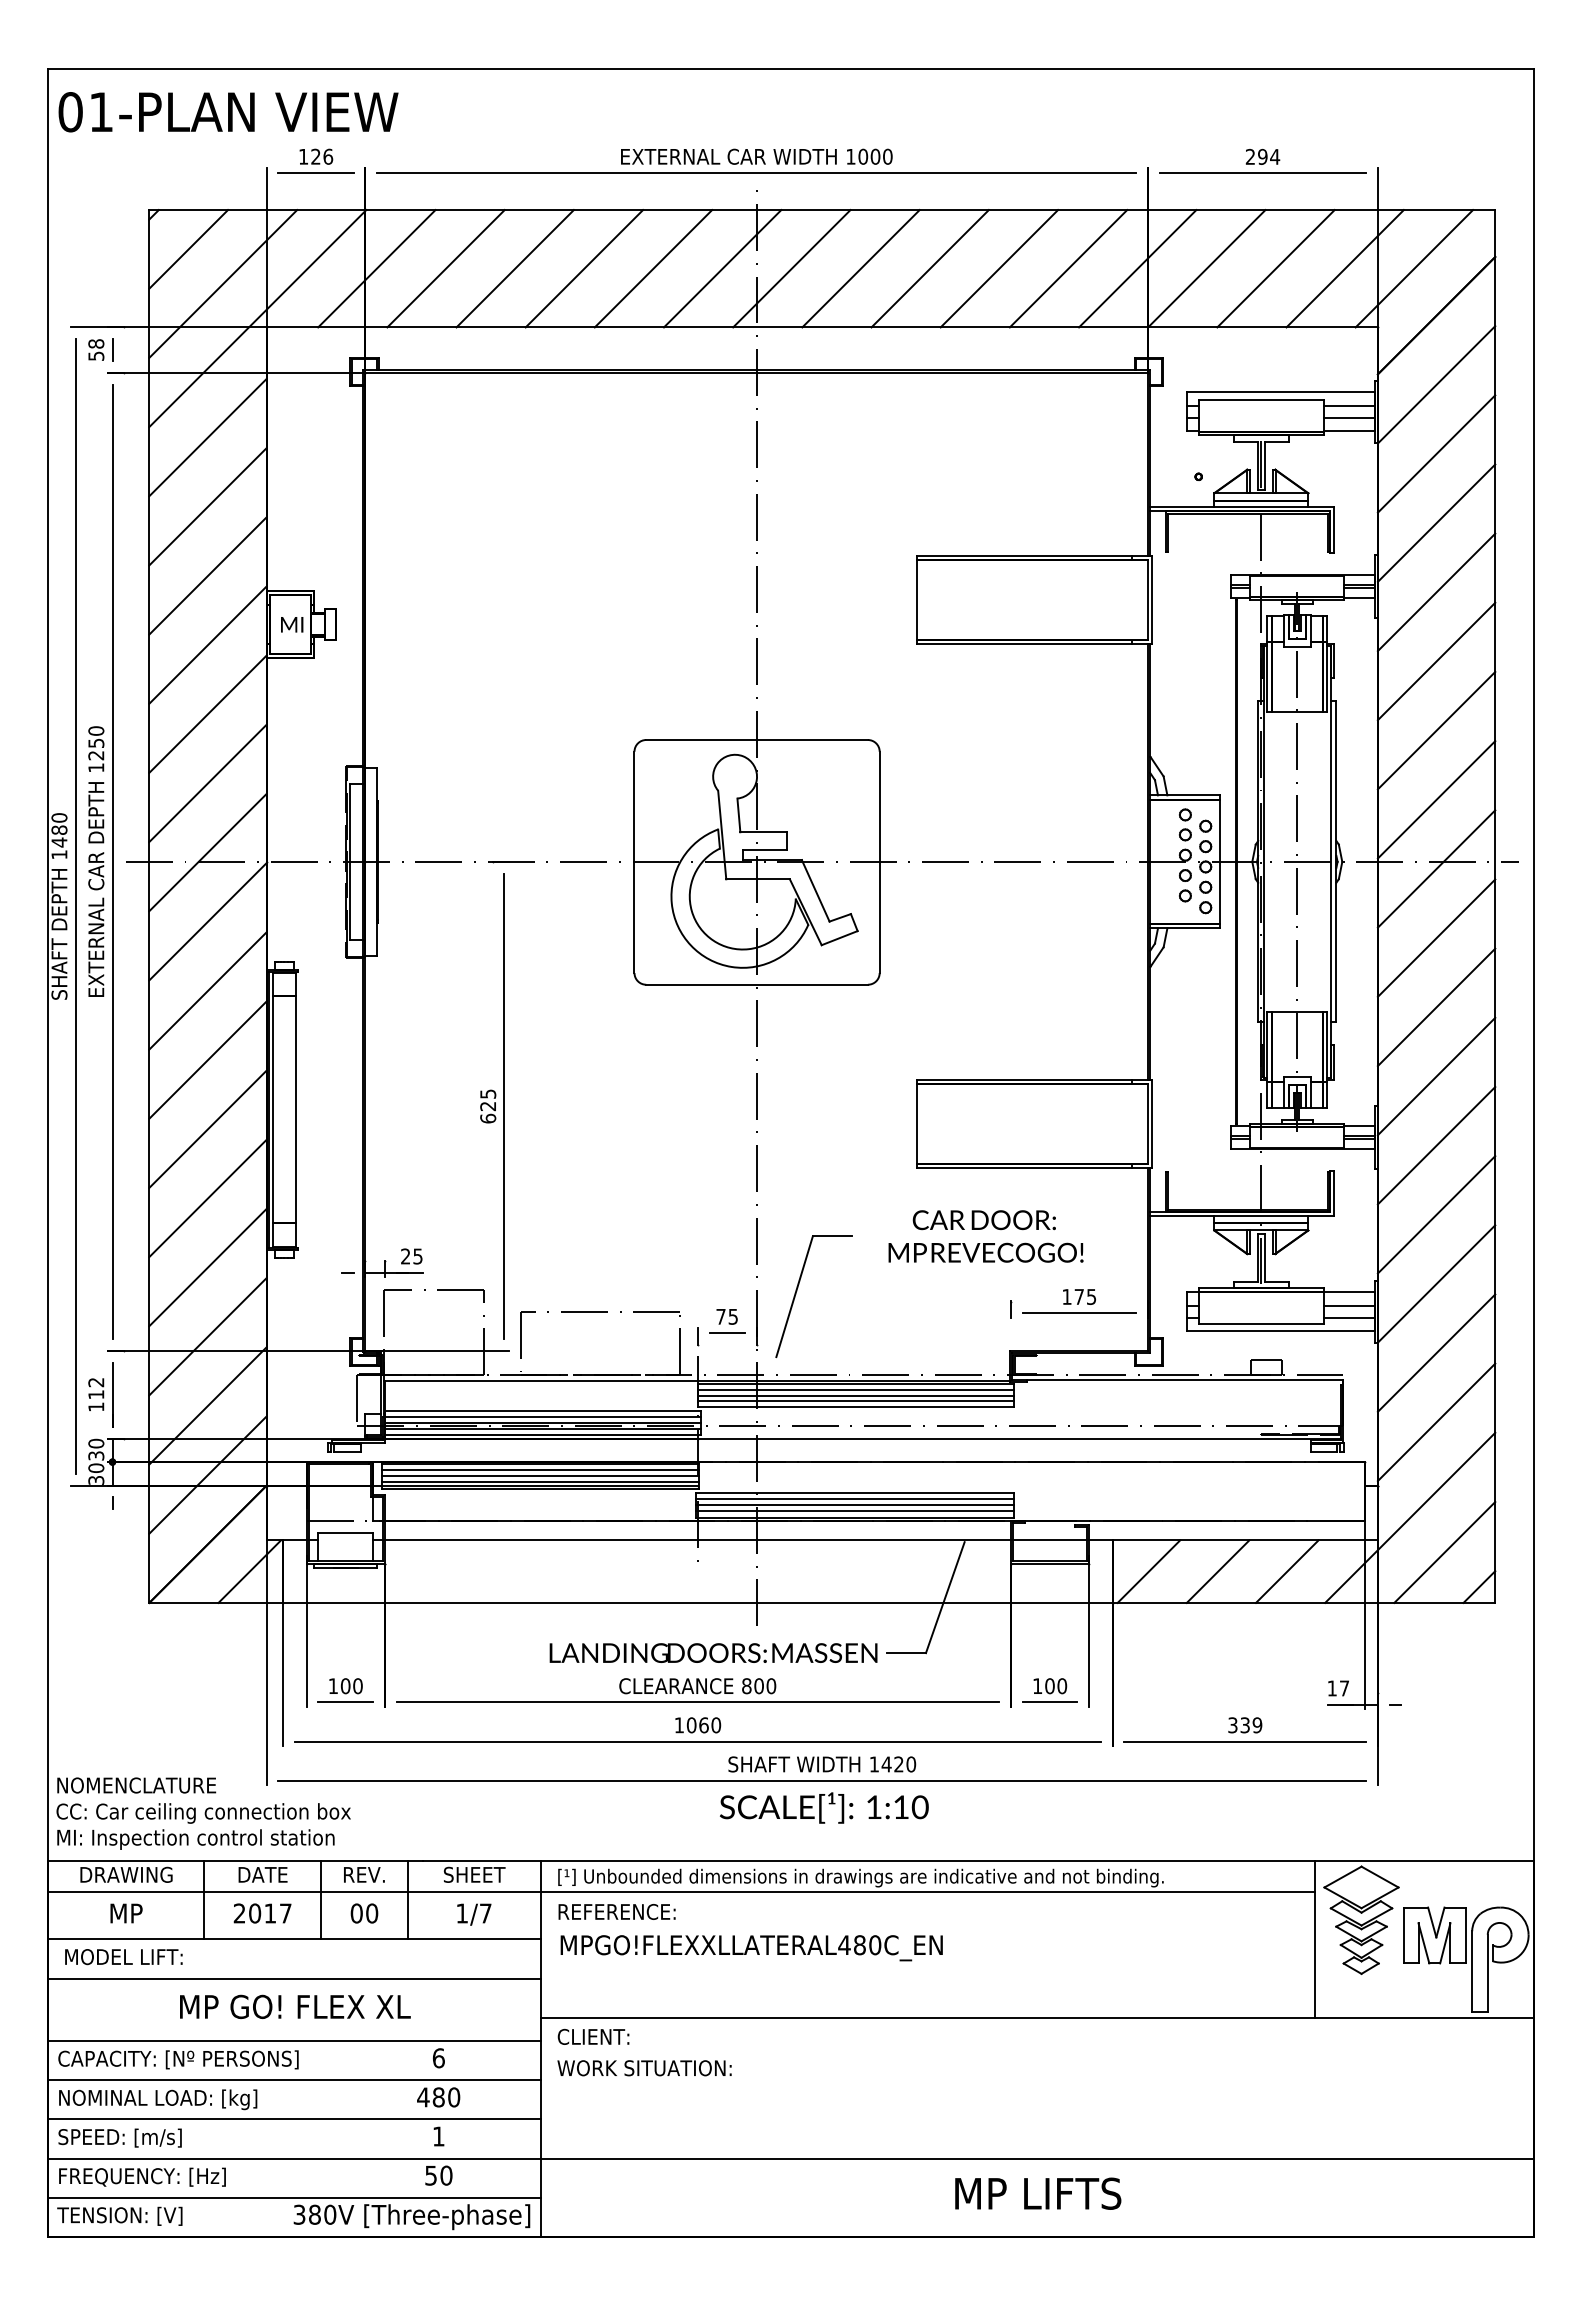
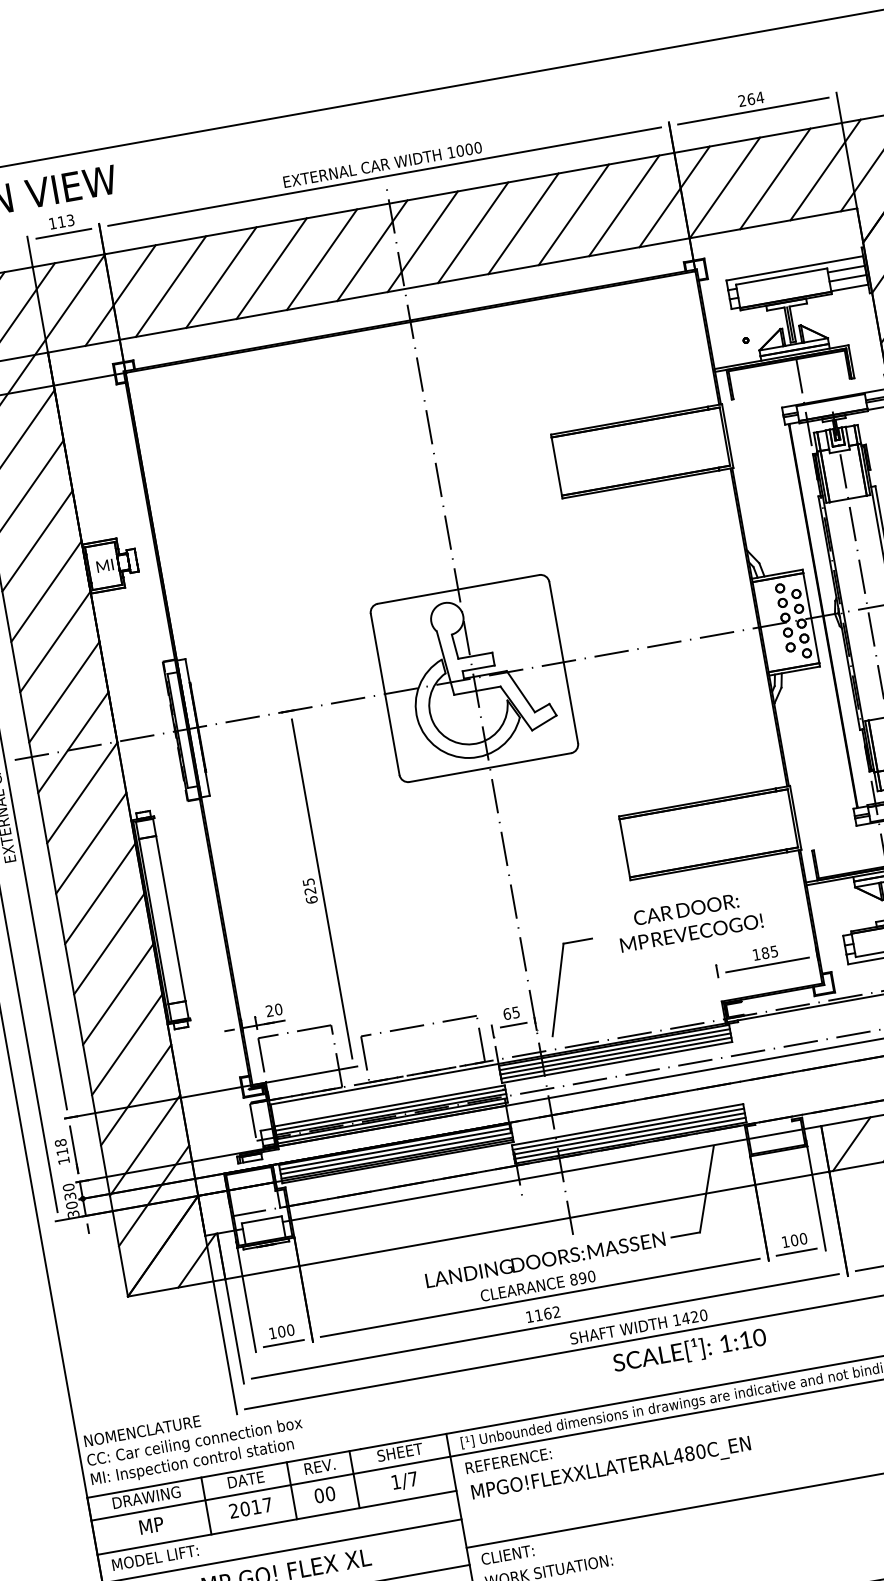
text: (322, 156) -> (66, 220), 126 -> 113
text: (1262, 156) -> (750, 99), 294 -> 264
text: (417, 1256) -> (278, 1009), 25 -> 20
text: (1079, 1296) -> (765, 952), 175 -> 185
text: (720, 1316) -> (506, 1013), 75 -> 65
text: (96, 1382) -> (60, 1142), 112 -> 118
text: (758, 1686) -> (582, 1278), 800 -> 890
text: (703, 1725) -> (547, 1313), 1060 -> 1162
text: (824, 1807) -> (689, 1350), moved

